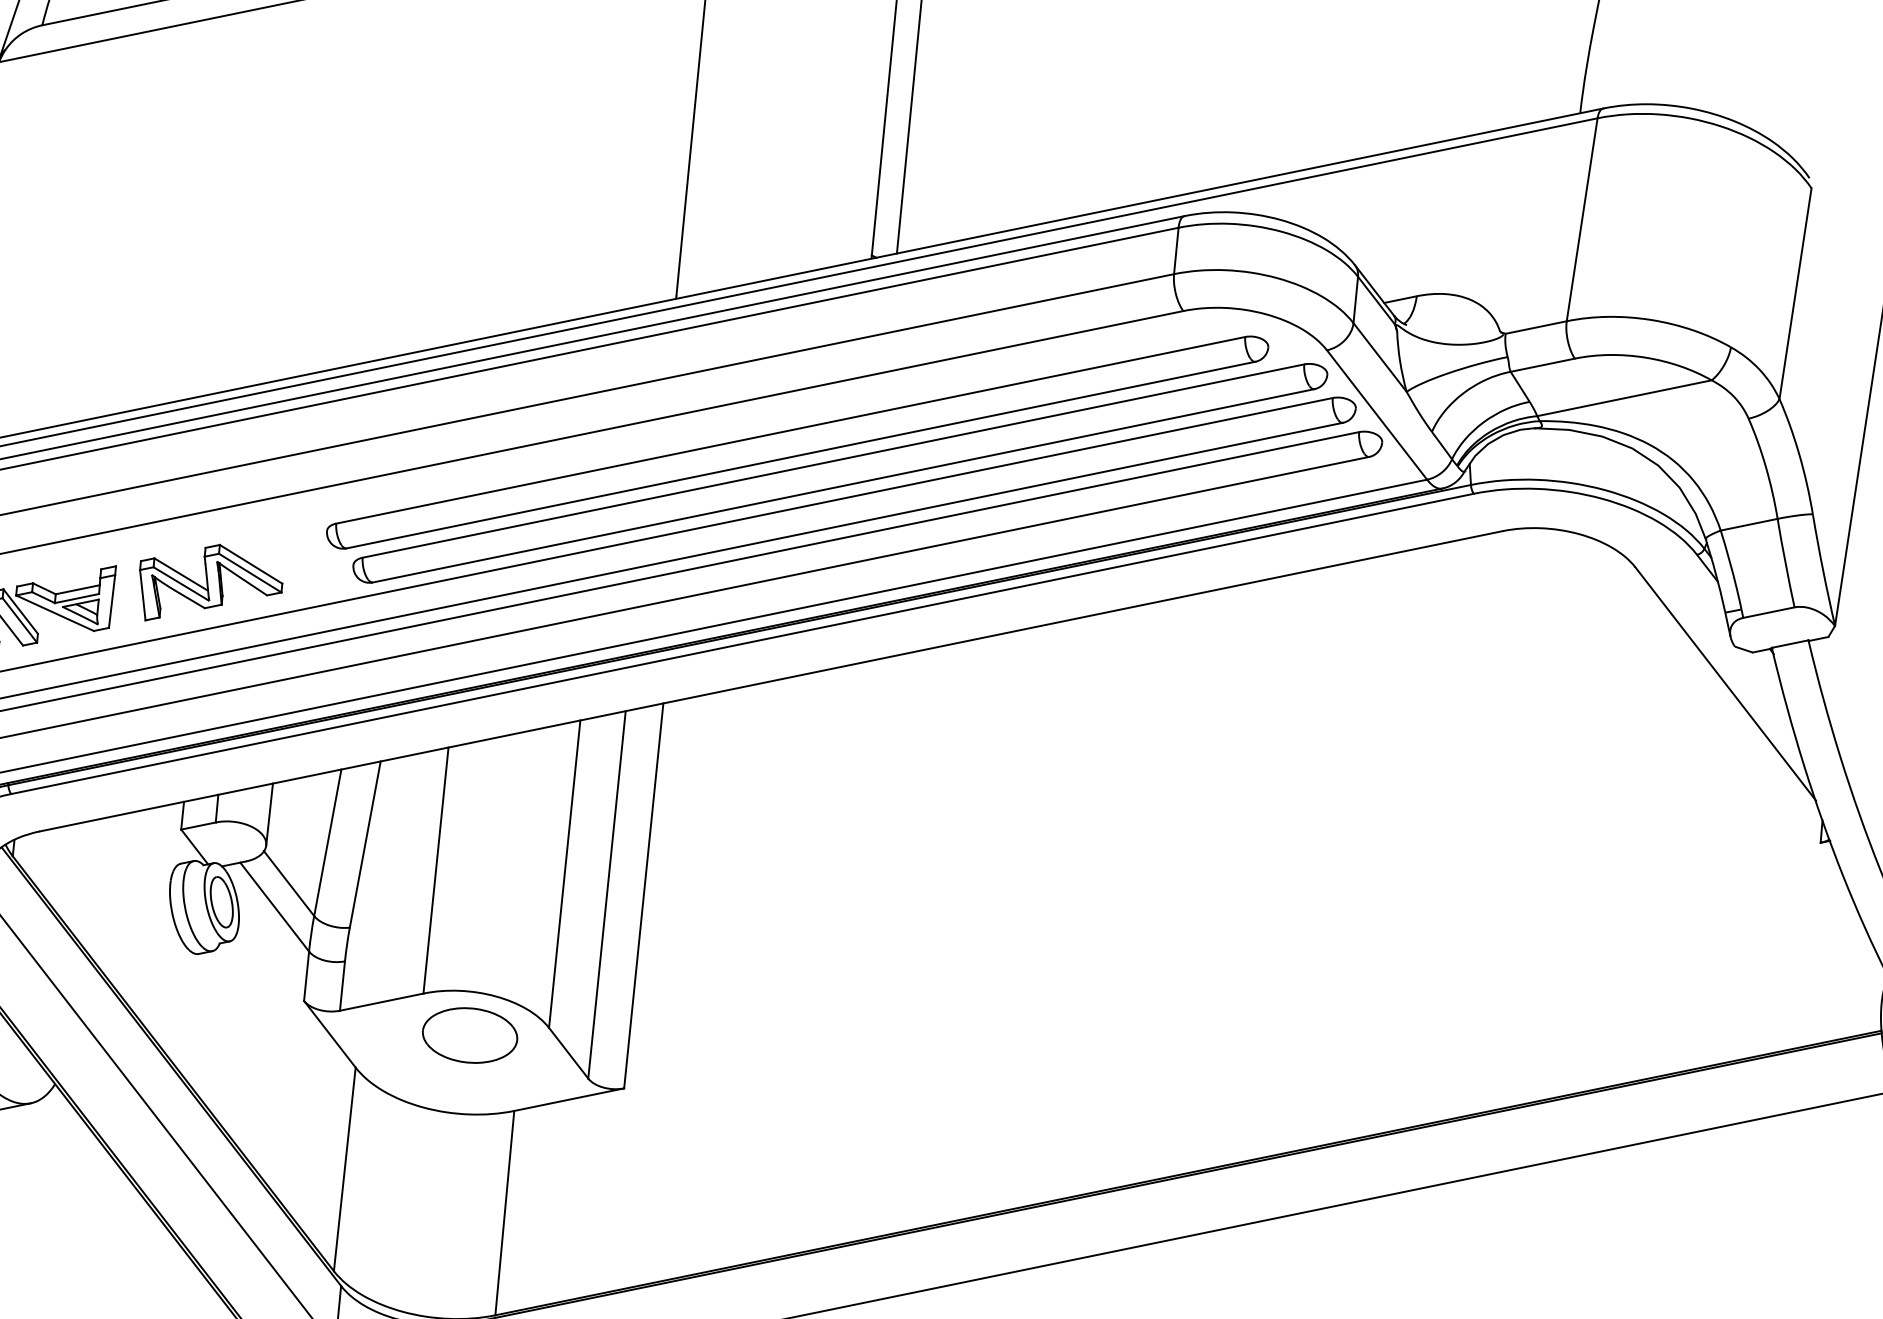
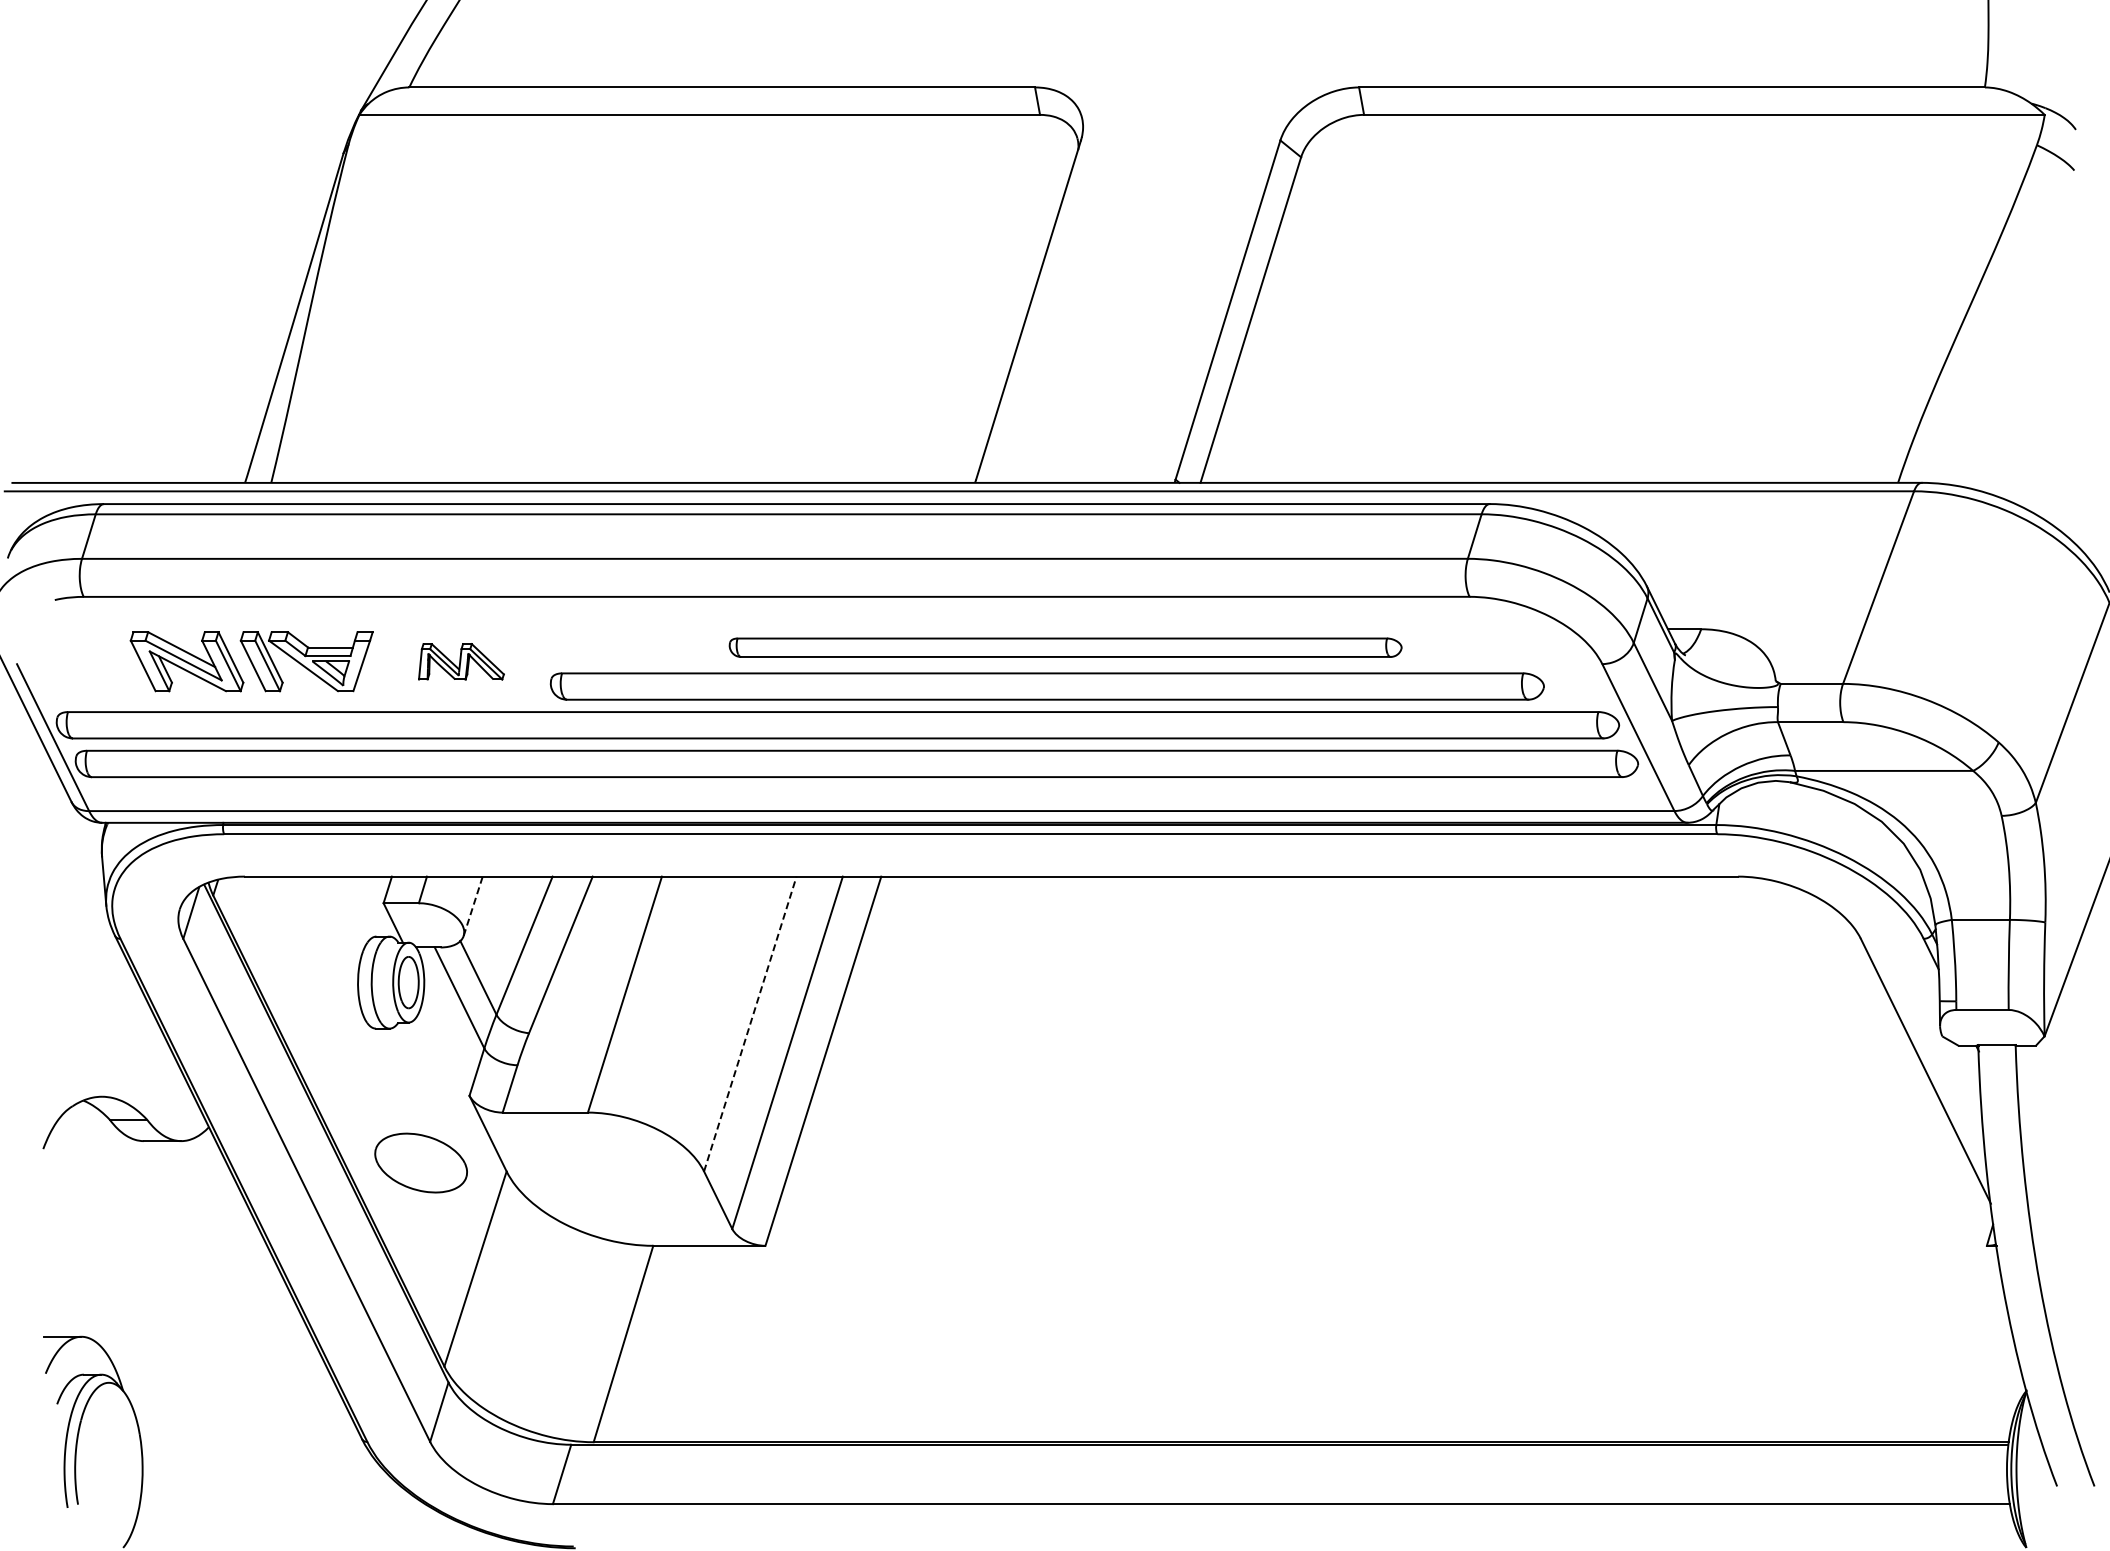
part: (797, 441) -> (1065, 647), size x0.7
part: (839, 473) -> (1046, 686), moved
part: (208, 577) -> (461, 661), size x0.6
line: (269, 813) -> (473, 905), solid -> dashed
line: (564, 874) -> (750, 1024), solid -> dashed
part: (469, 1035) -> (420, 1162), moved

